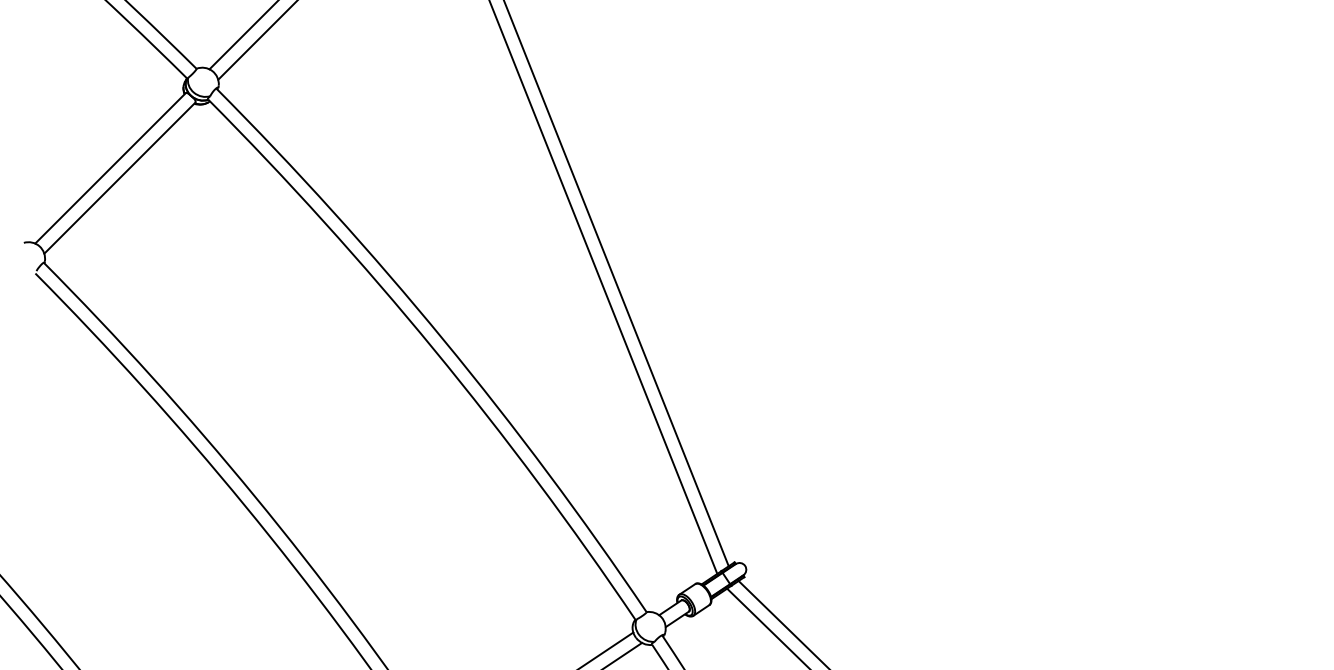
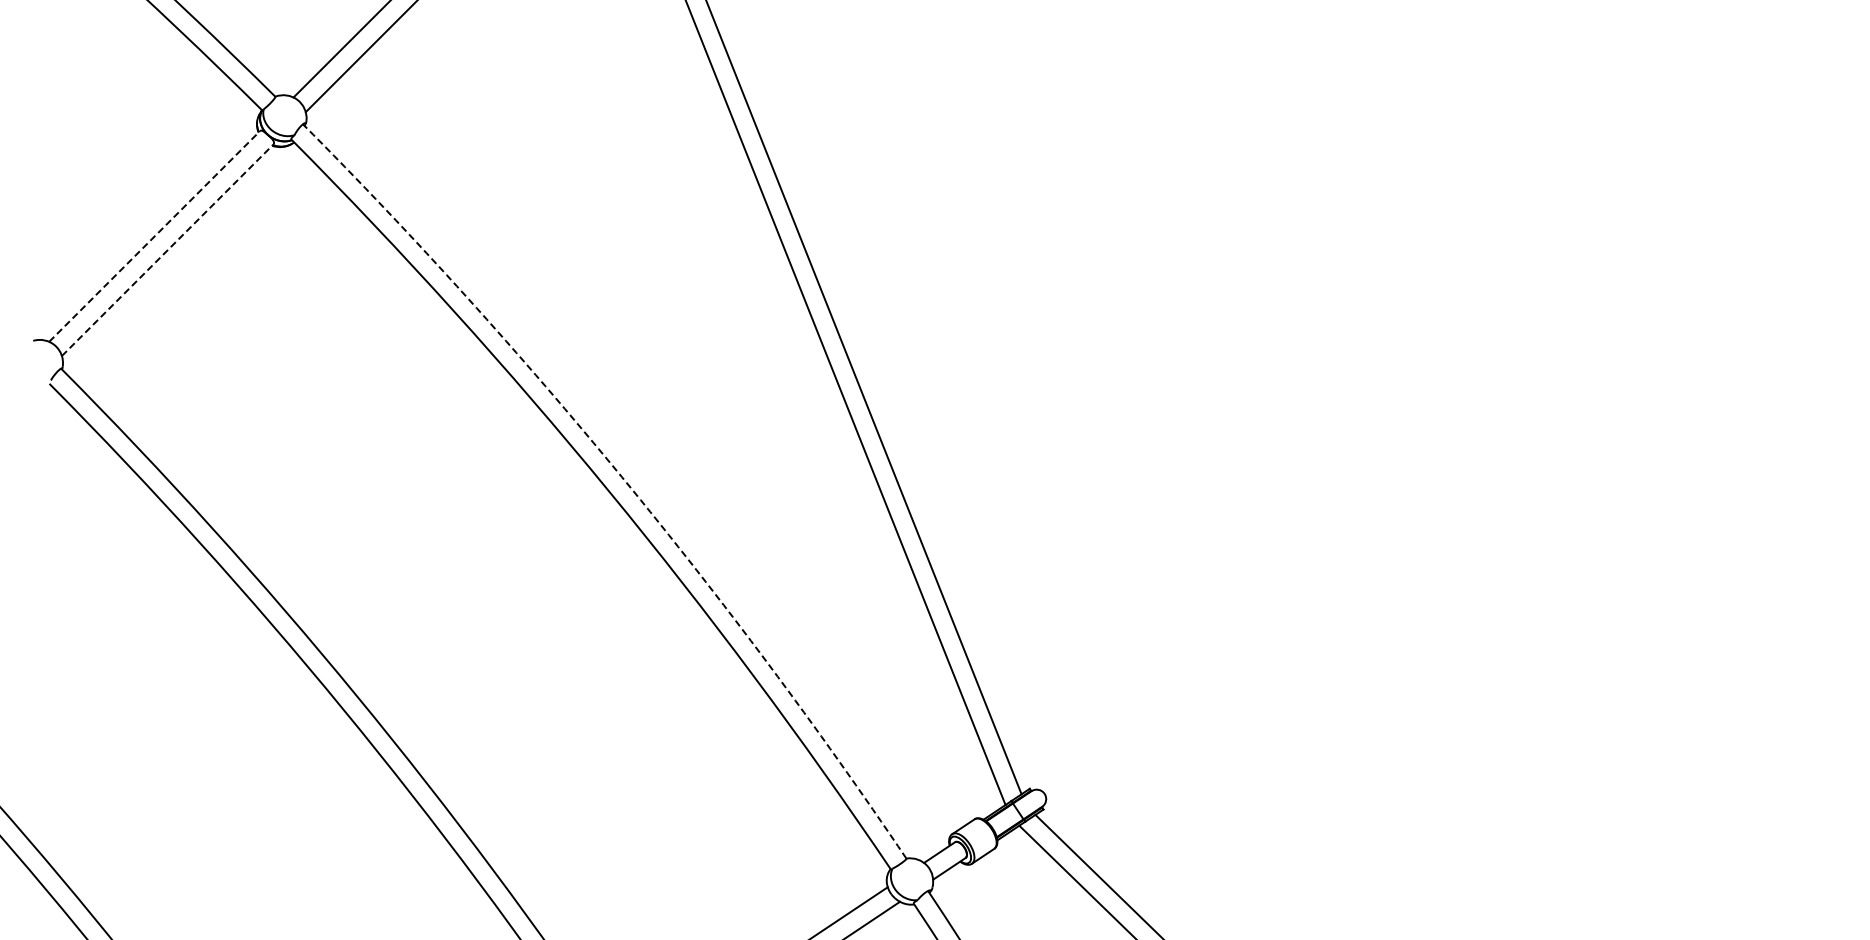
line: (110, 168) -> (154, 236), solid -> dashed
line: (119, 178) -> (167, 250), solid -> dashed
arc: (444, 340) -> (622, 477), solid -> dashed

